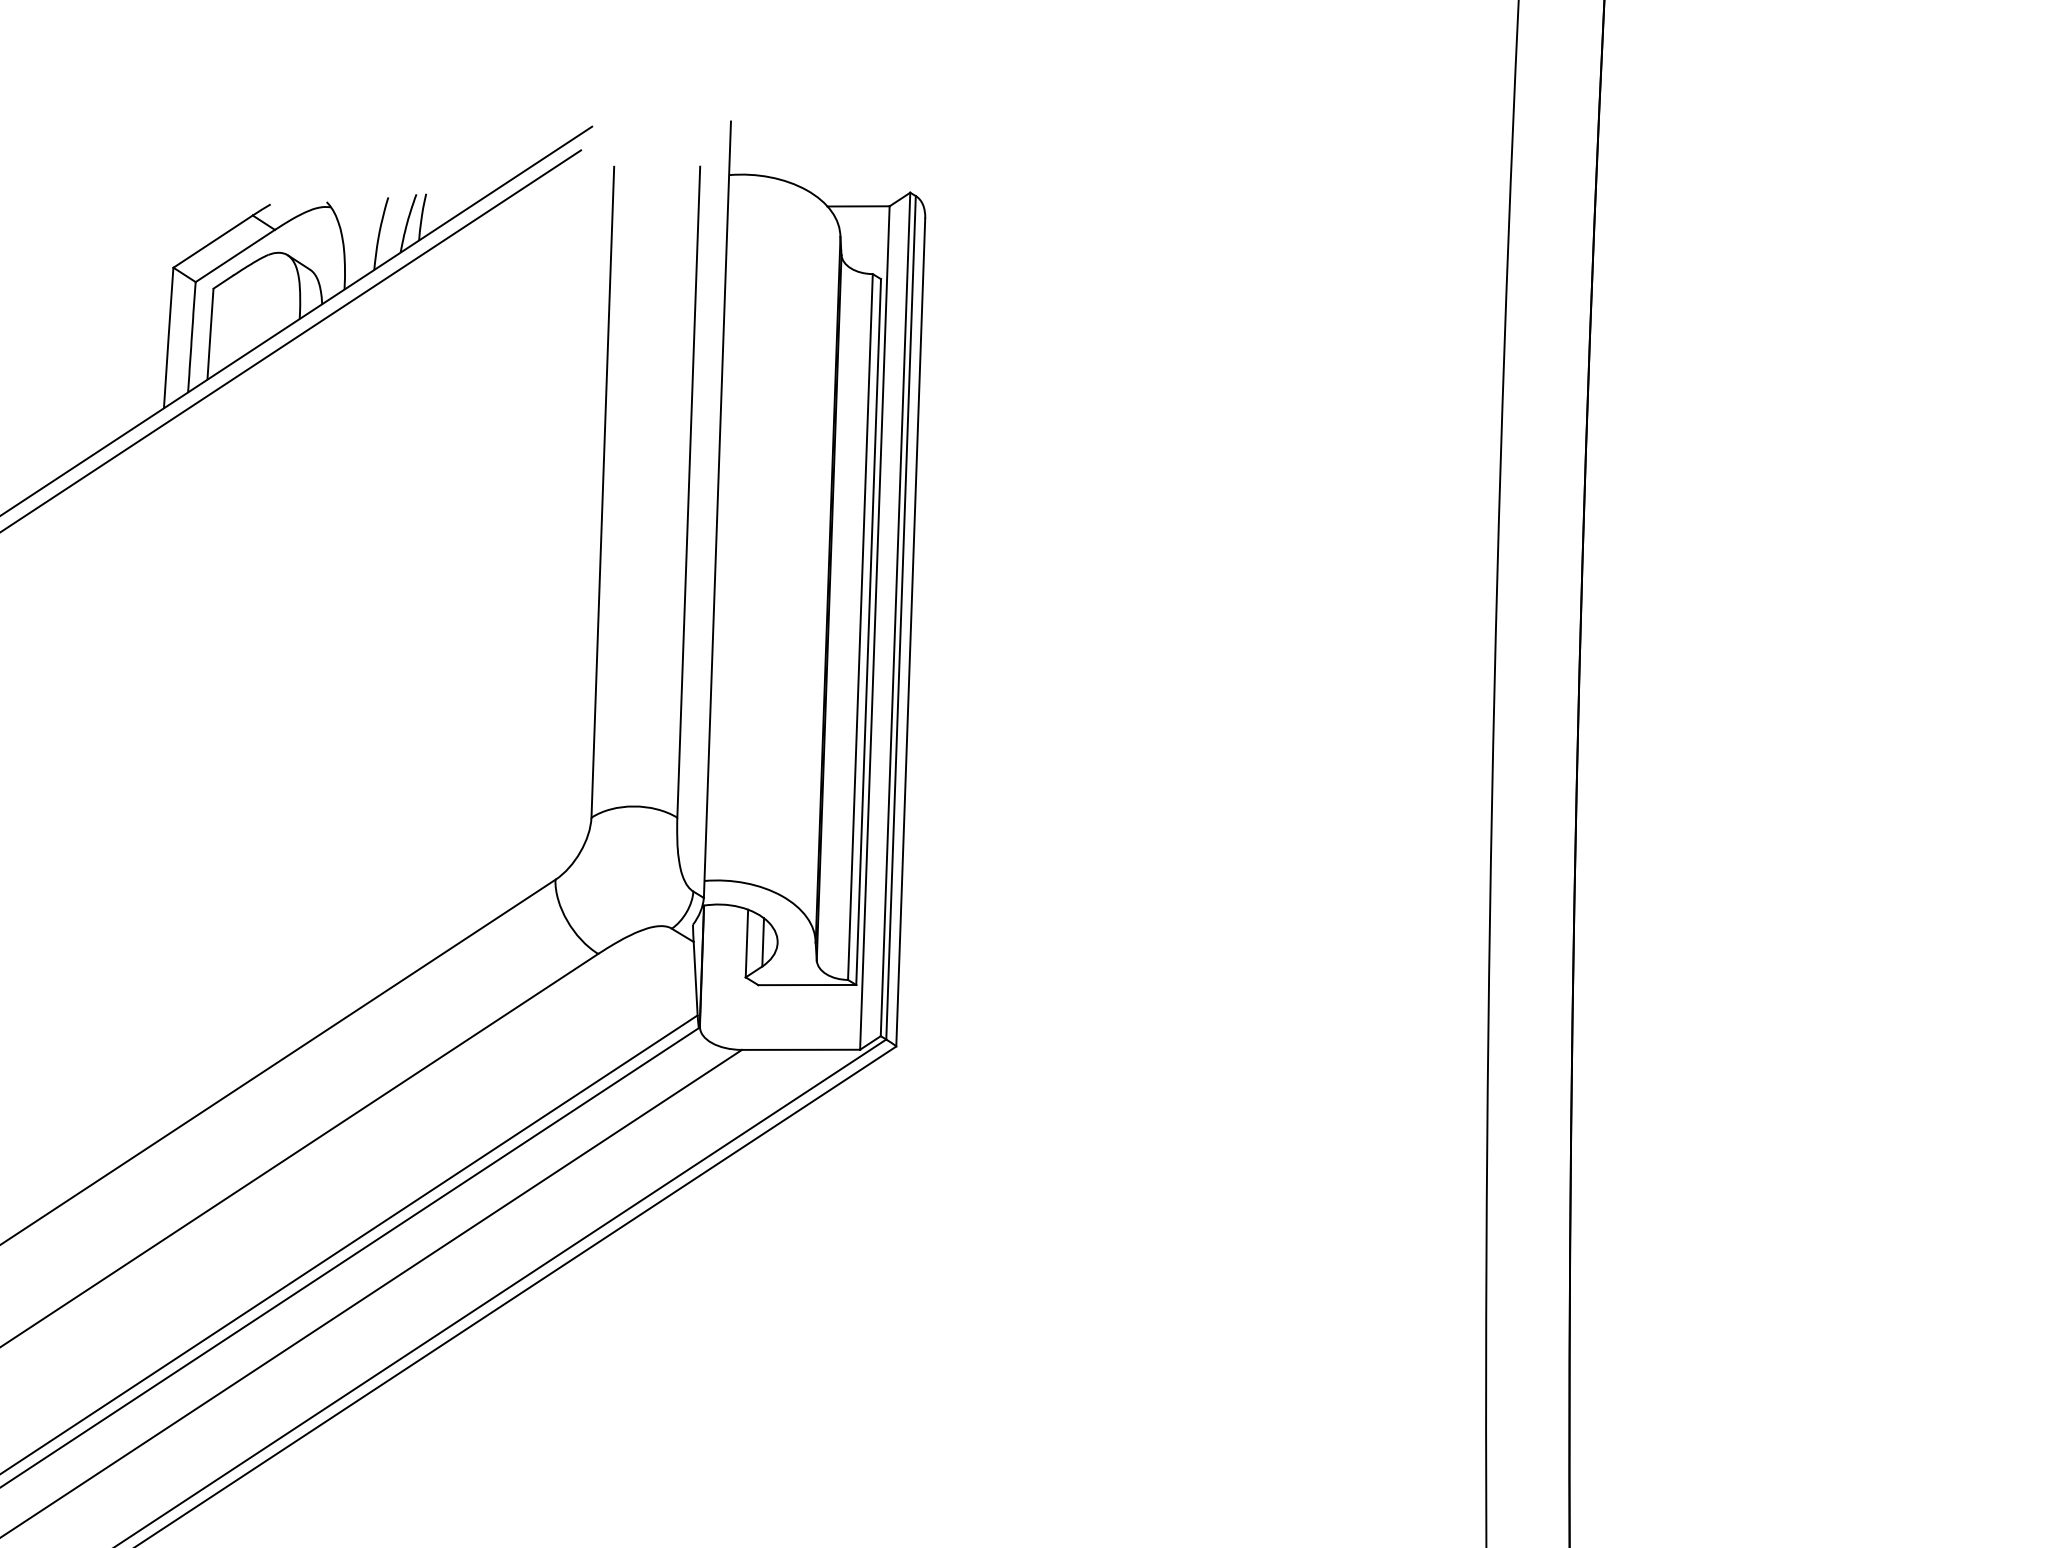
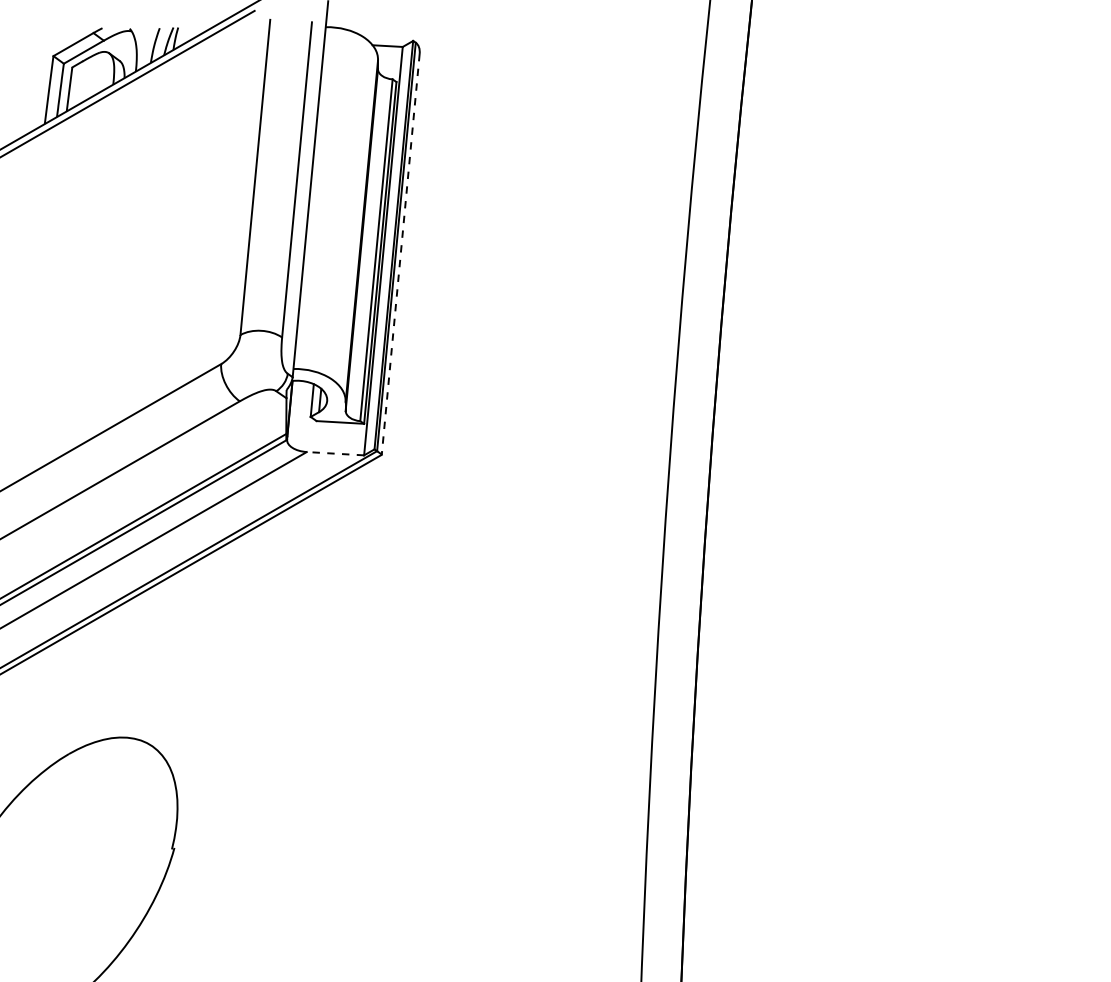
line: (910, 632) -> (400, 254), solid -> dashed
line: (801, 1049) -> (335, 453), solid -> dashed

